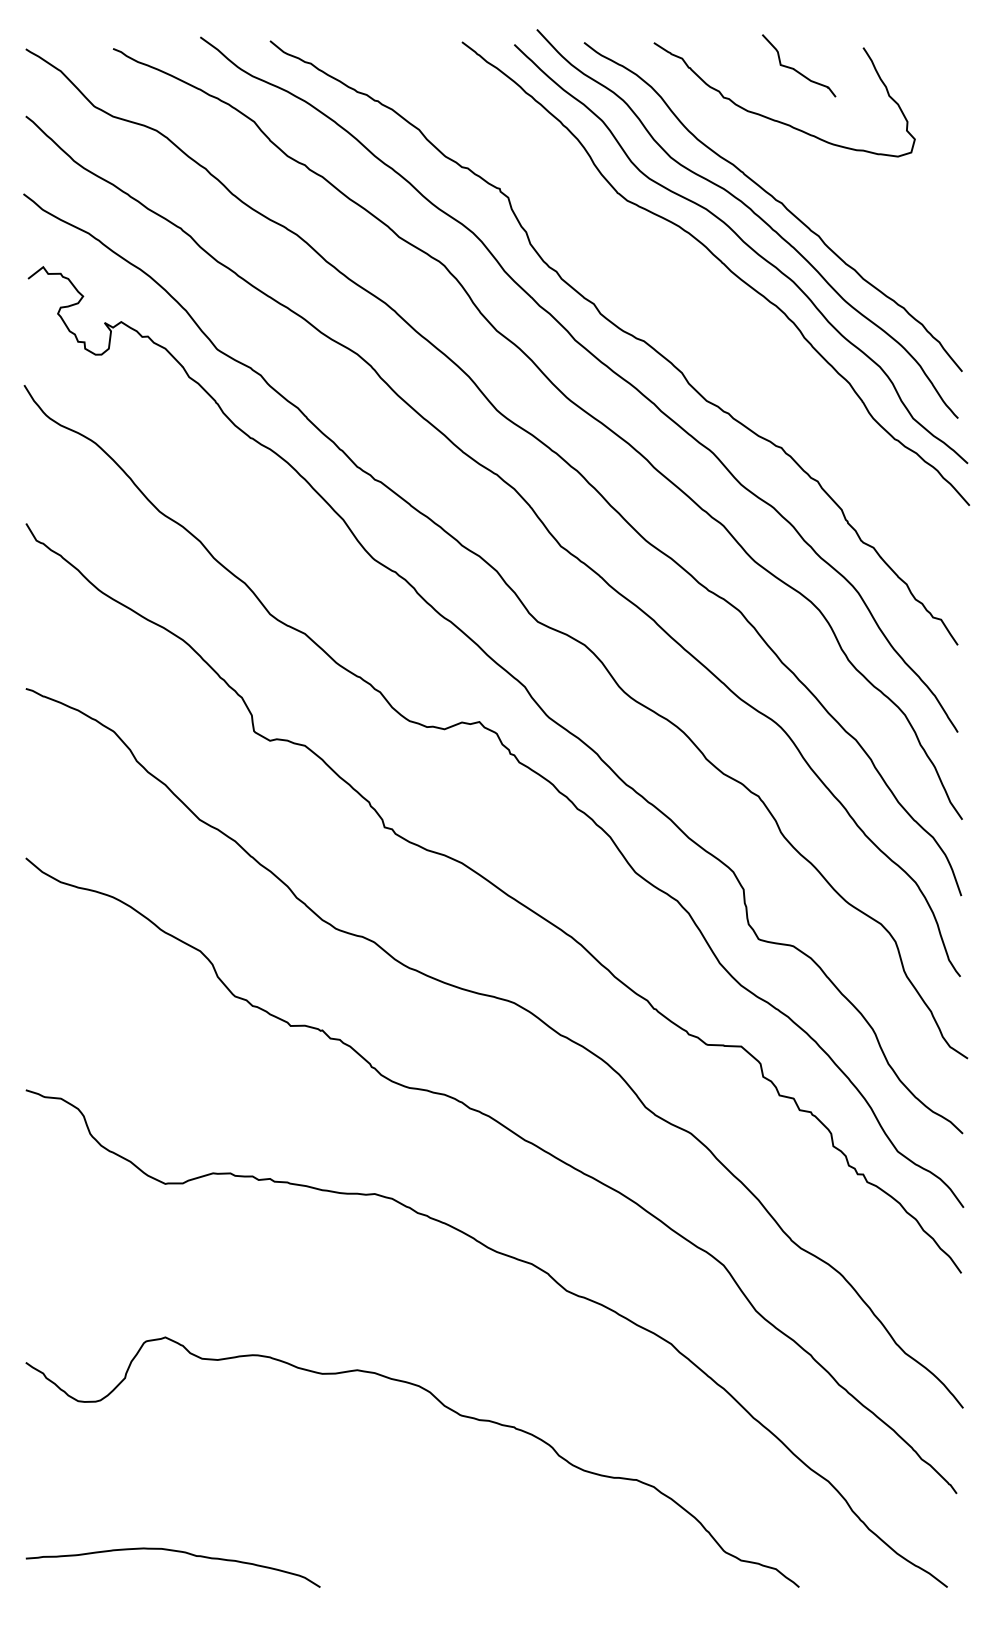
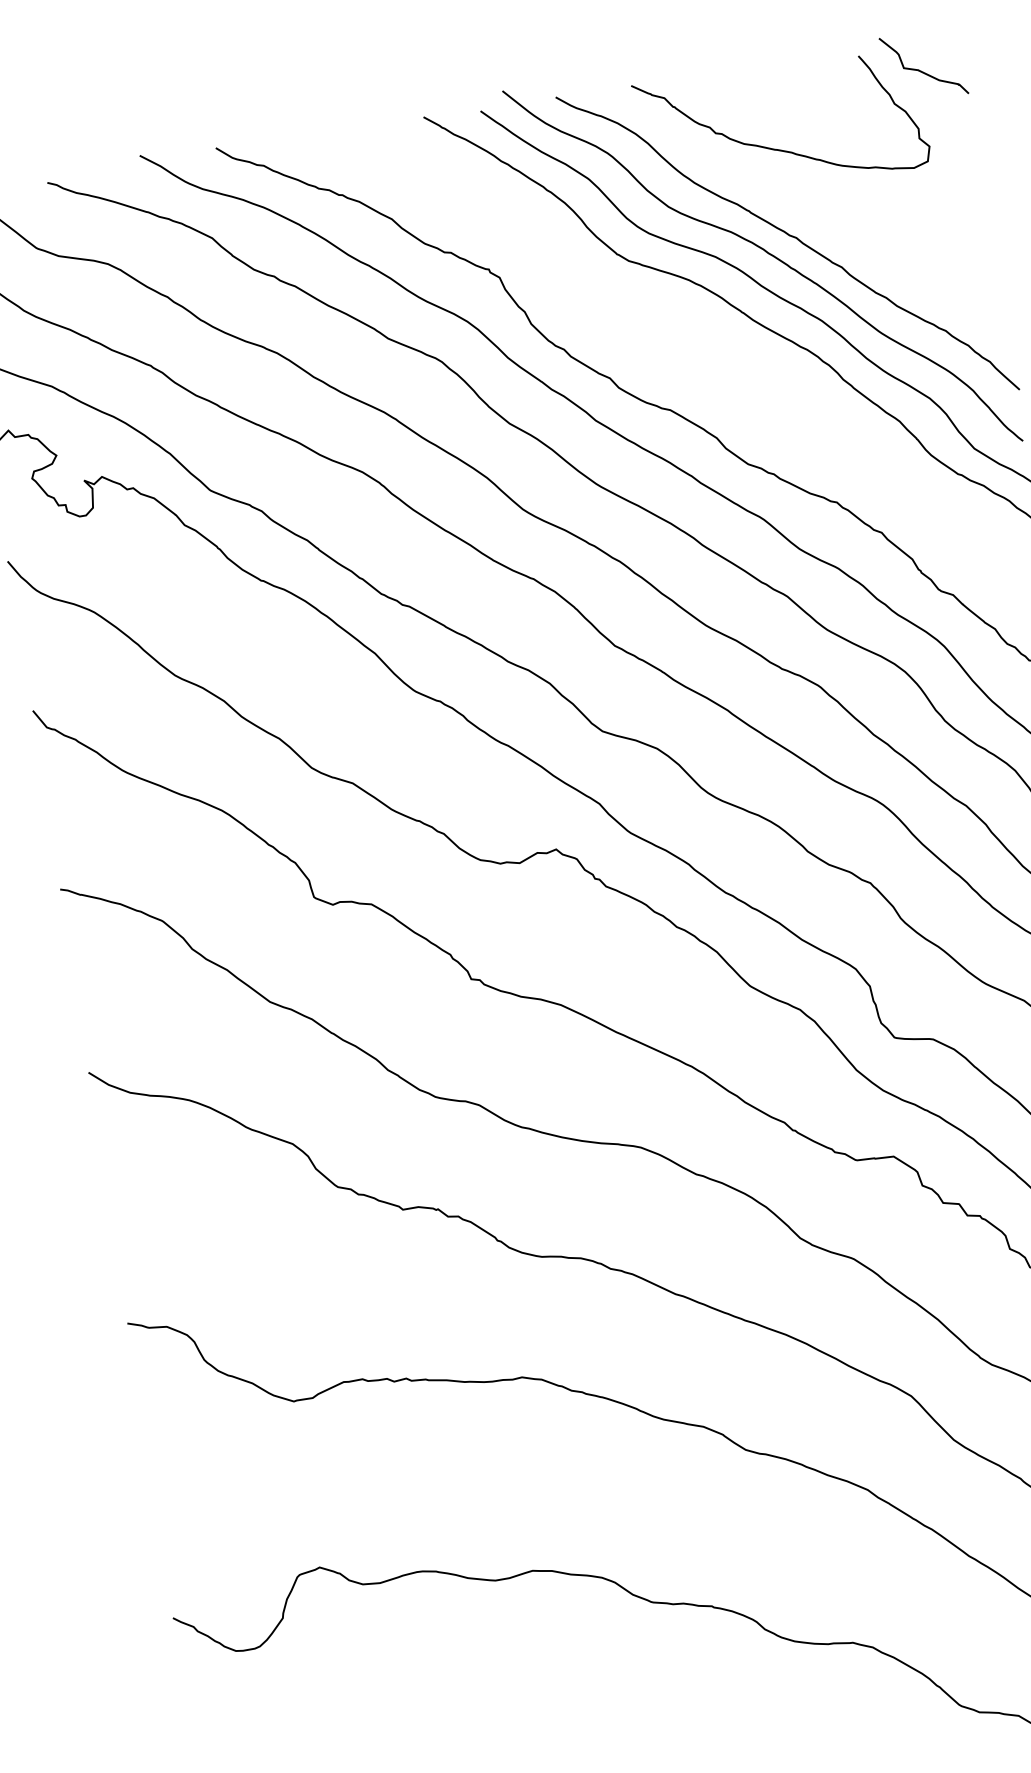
curve: (796, 69) -> (921, 70), moved

